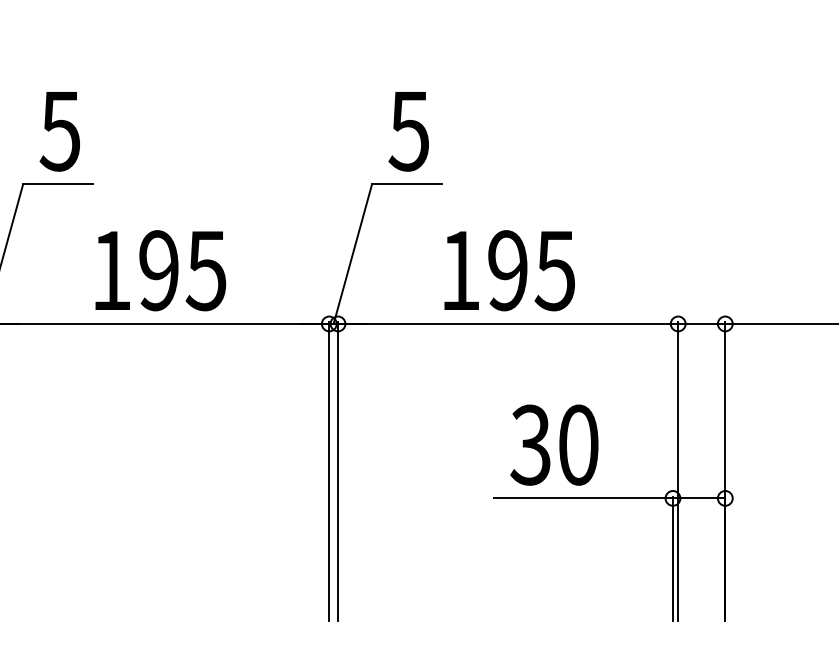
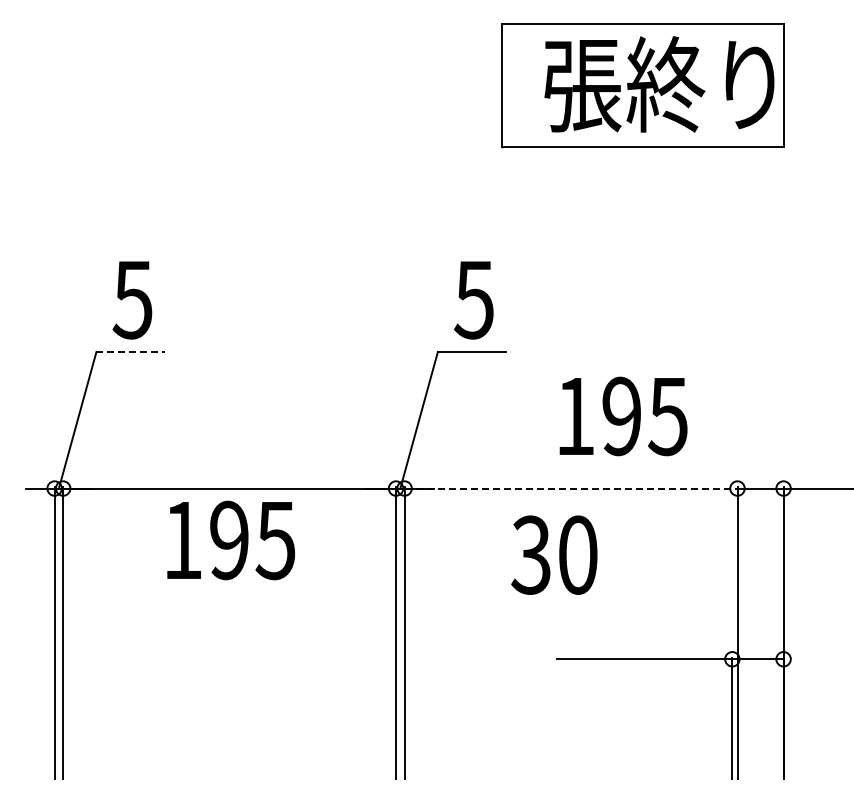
line: (58, 183) -> (131, 351), solid -> dashed
text: (161, 270) -> (231, 540), moved
text: (509, 270) -> (623, 416), moved
line: (508, 323) -> (571, 488), solid -> dashed
text: (554, 444) -> (554, 554), moved

